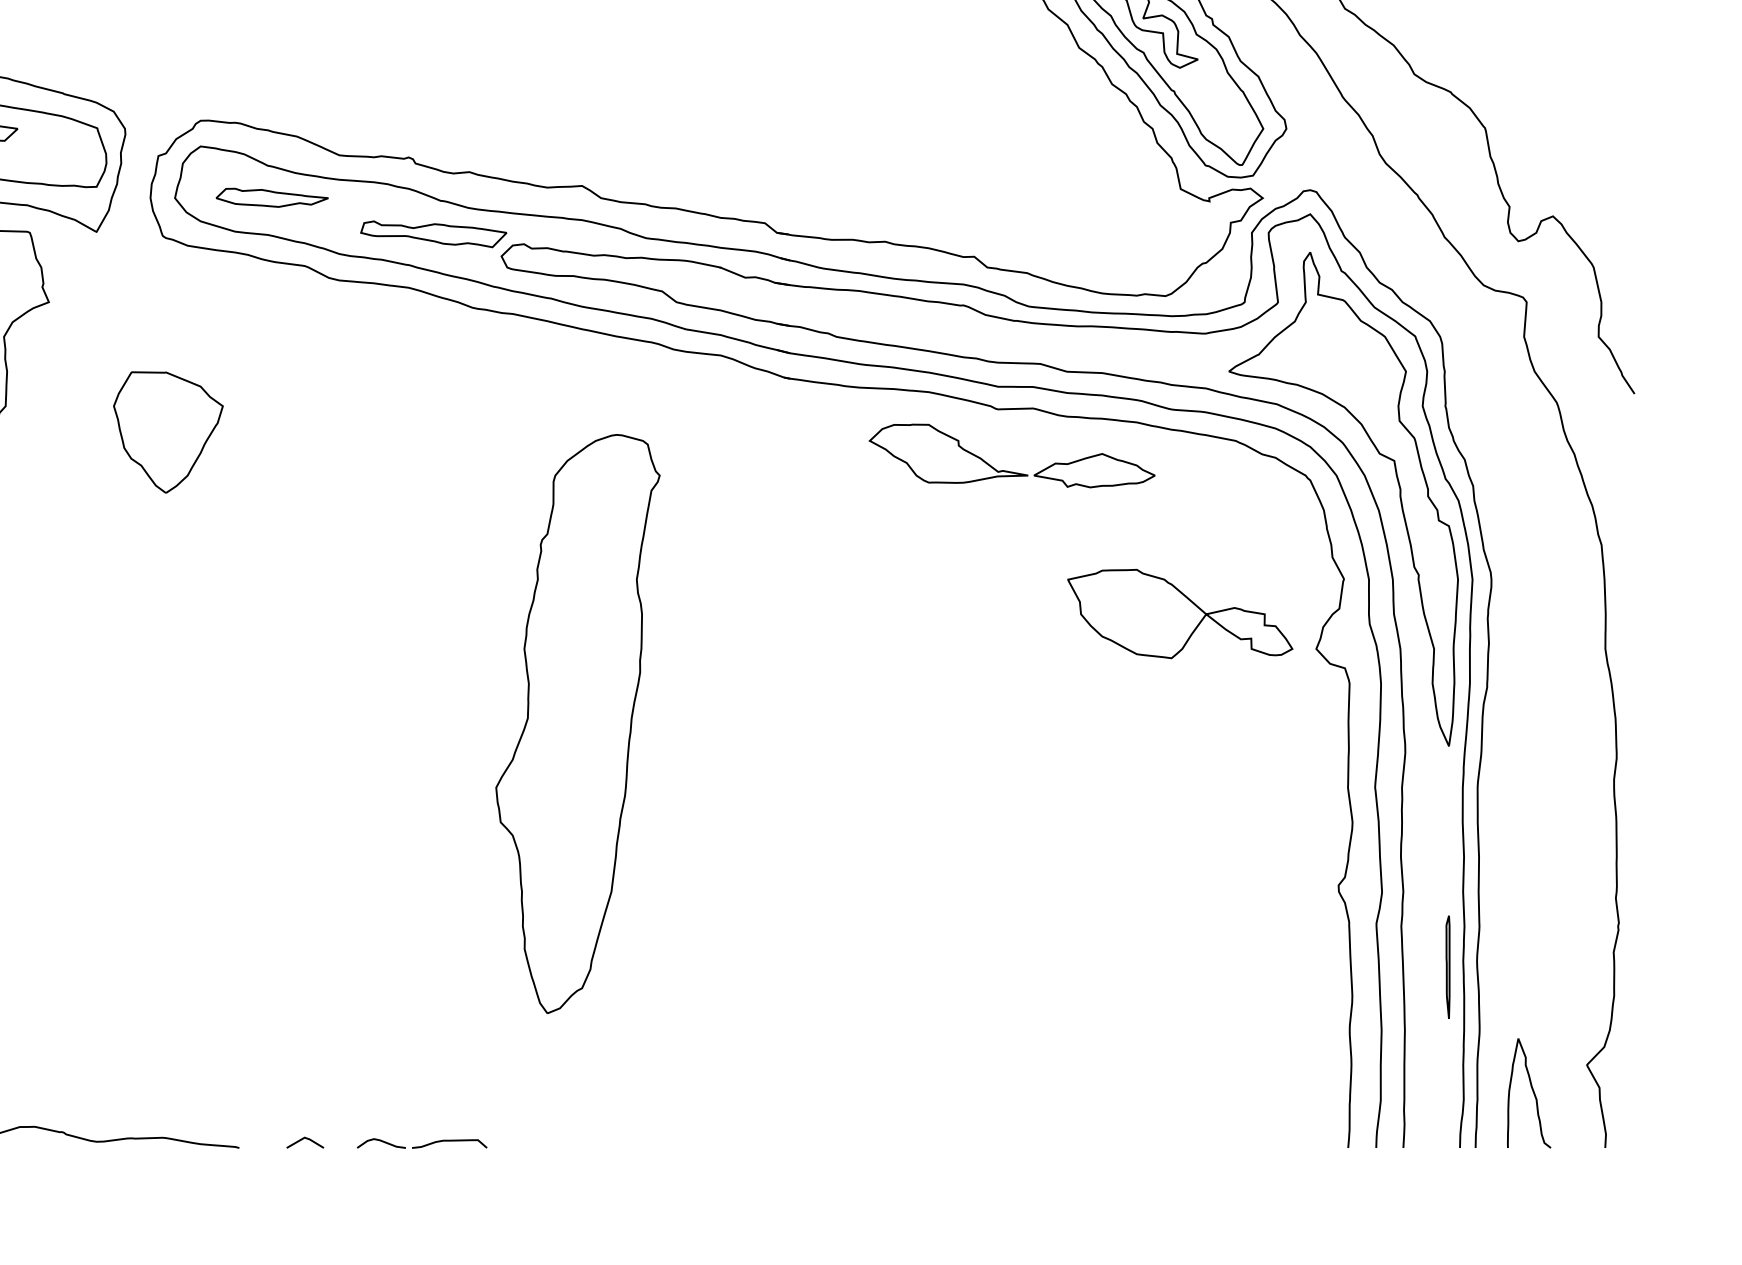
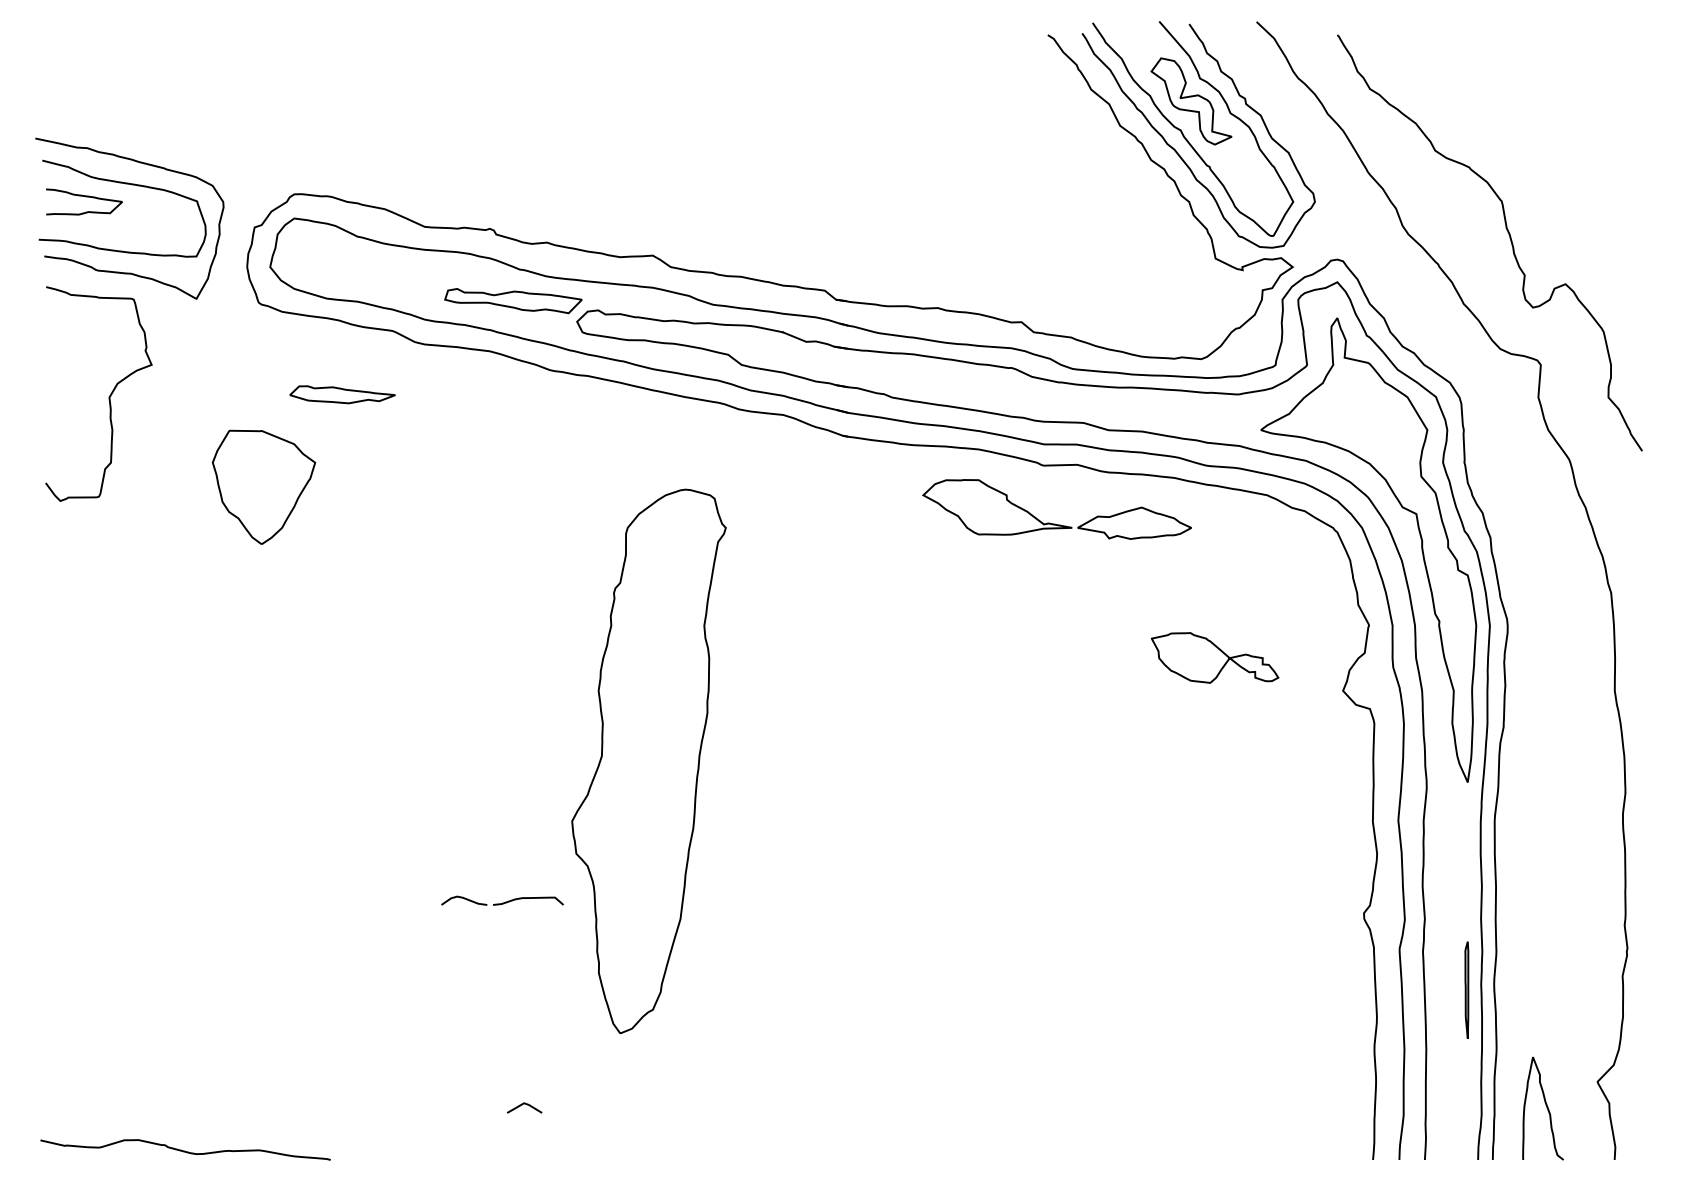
part: (272, 197) -> (342, 394), moved
part: (1179, 613) -> (1214, 657), size x0.6
line: (302, 1140) -> (522, 1105), moved
part: (422, 1143) -> (502, 900), moved

